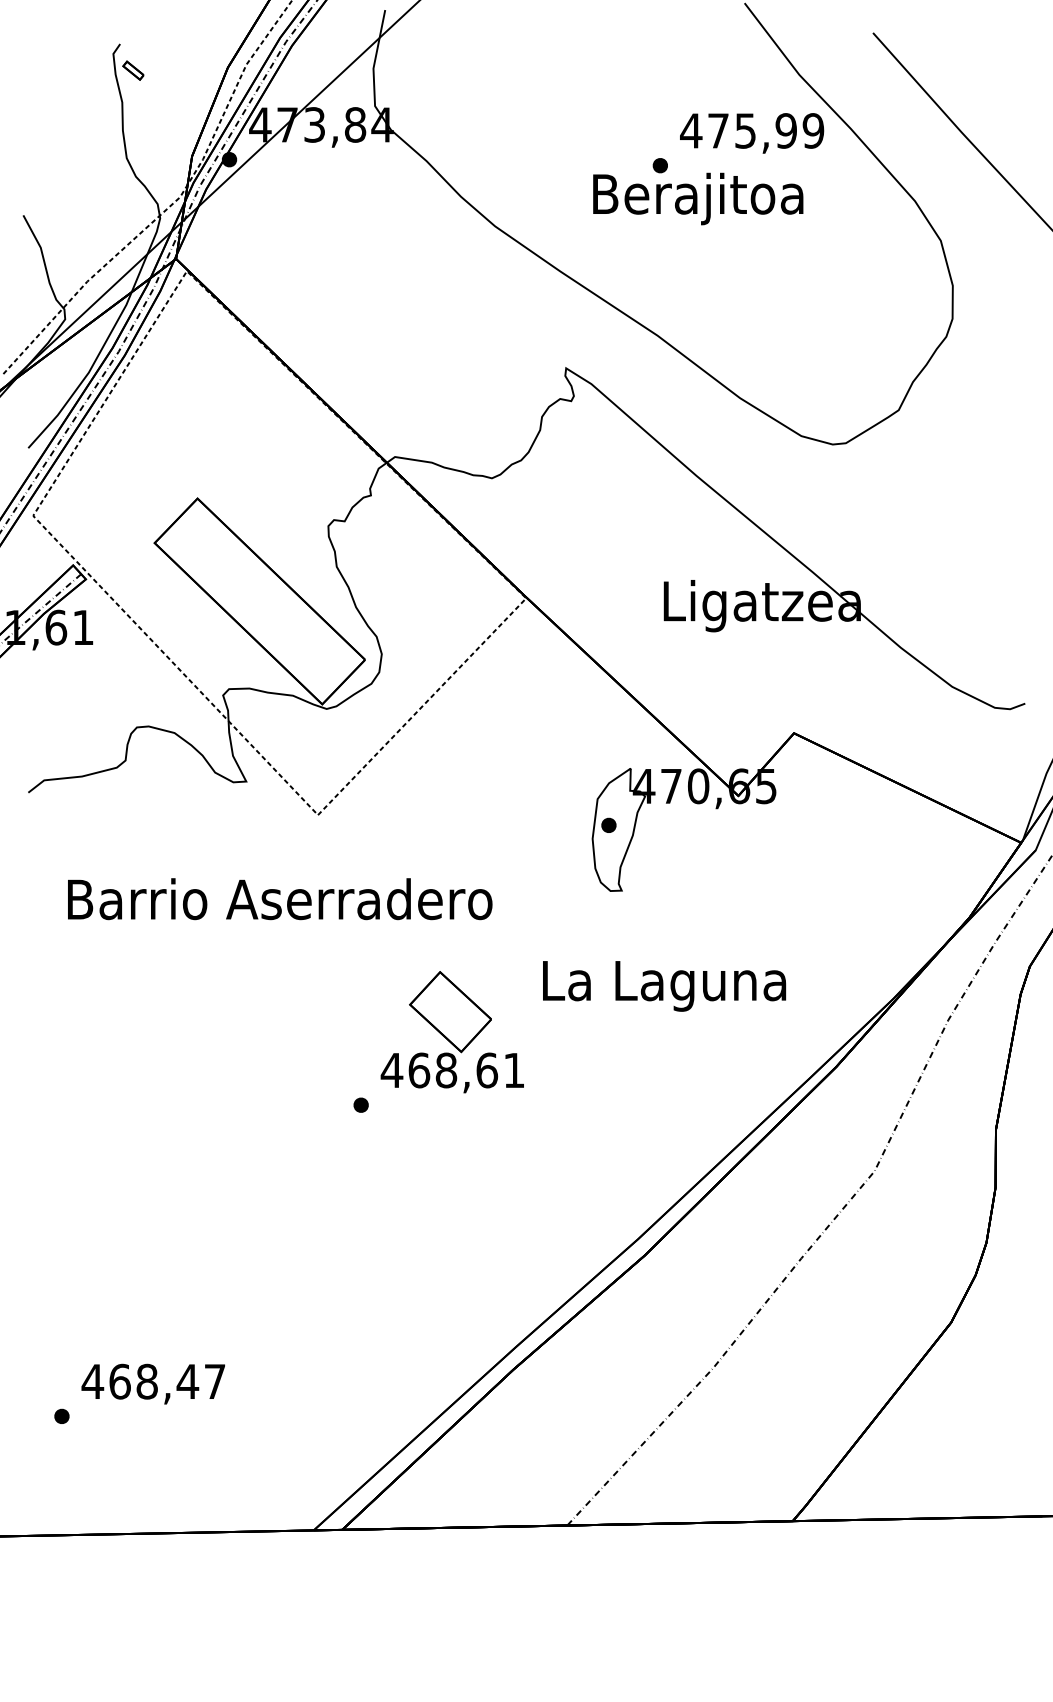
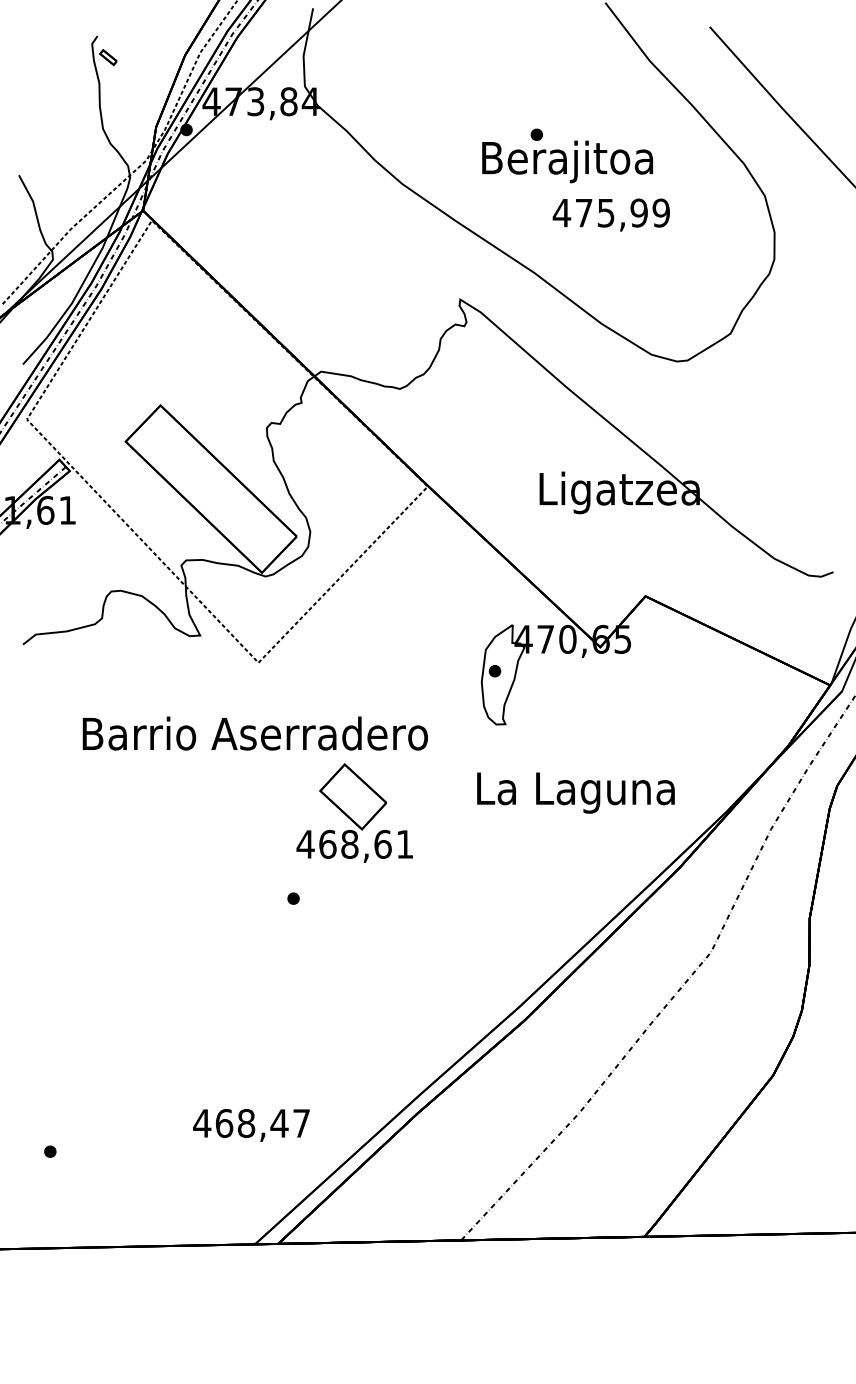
text: (752, 133) -> (611, 215), moved
text: (280, 899) -> (255, 733), moved
text: (664, 986) -> (575, 793), moved
part: (451, 1032) -> (354, 813), moved
text: (152, 1383) -> (250, 1124), moved

